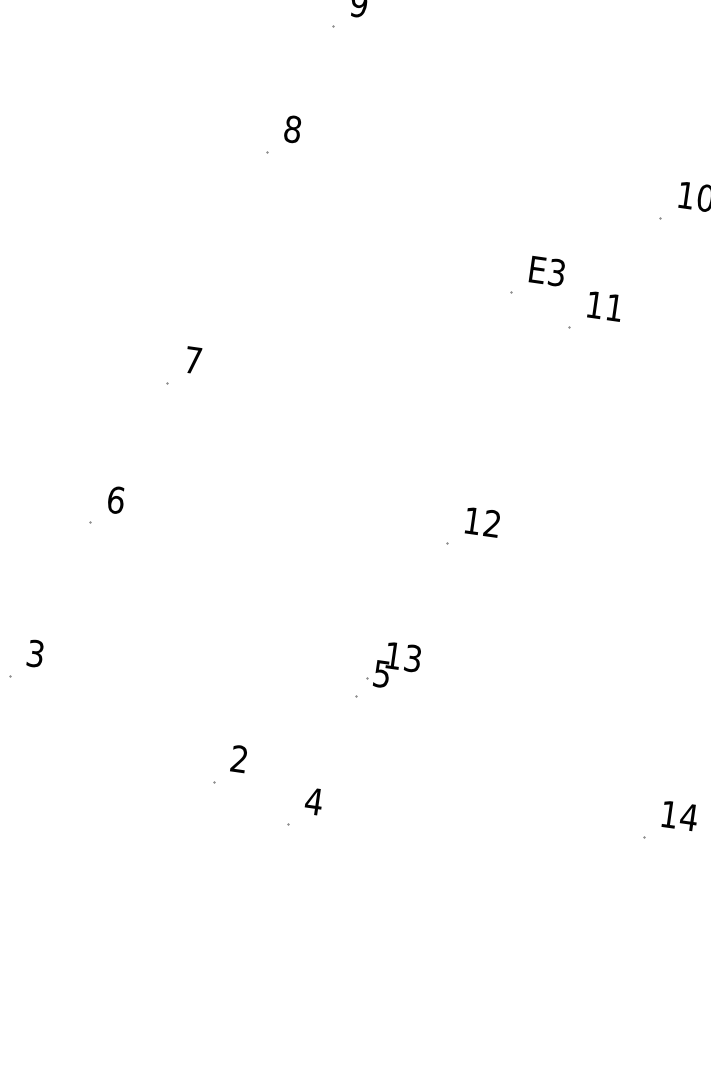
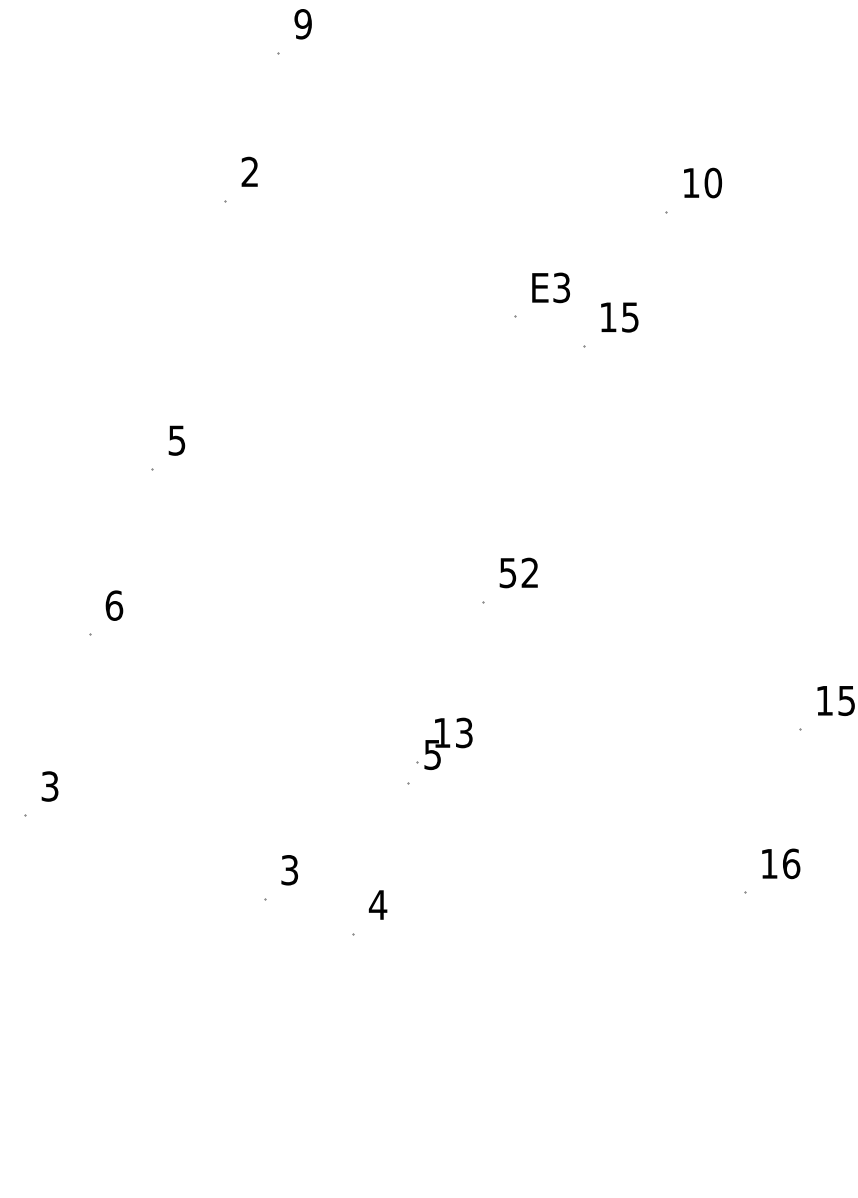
text: (292, 128) -> (249, 171), 8 -> 2
text: (614, 307) -> (630, 317), 11 -> 15
text: (192, 360) -> (176, 440), 7 -> 5
text: (471, 521) -> (507, 573), 12 -> 52
text: (239, 759) -> (289, 870), 2 -> 3
text: (689, 817) -> (791, 863), 14 -> 16

